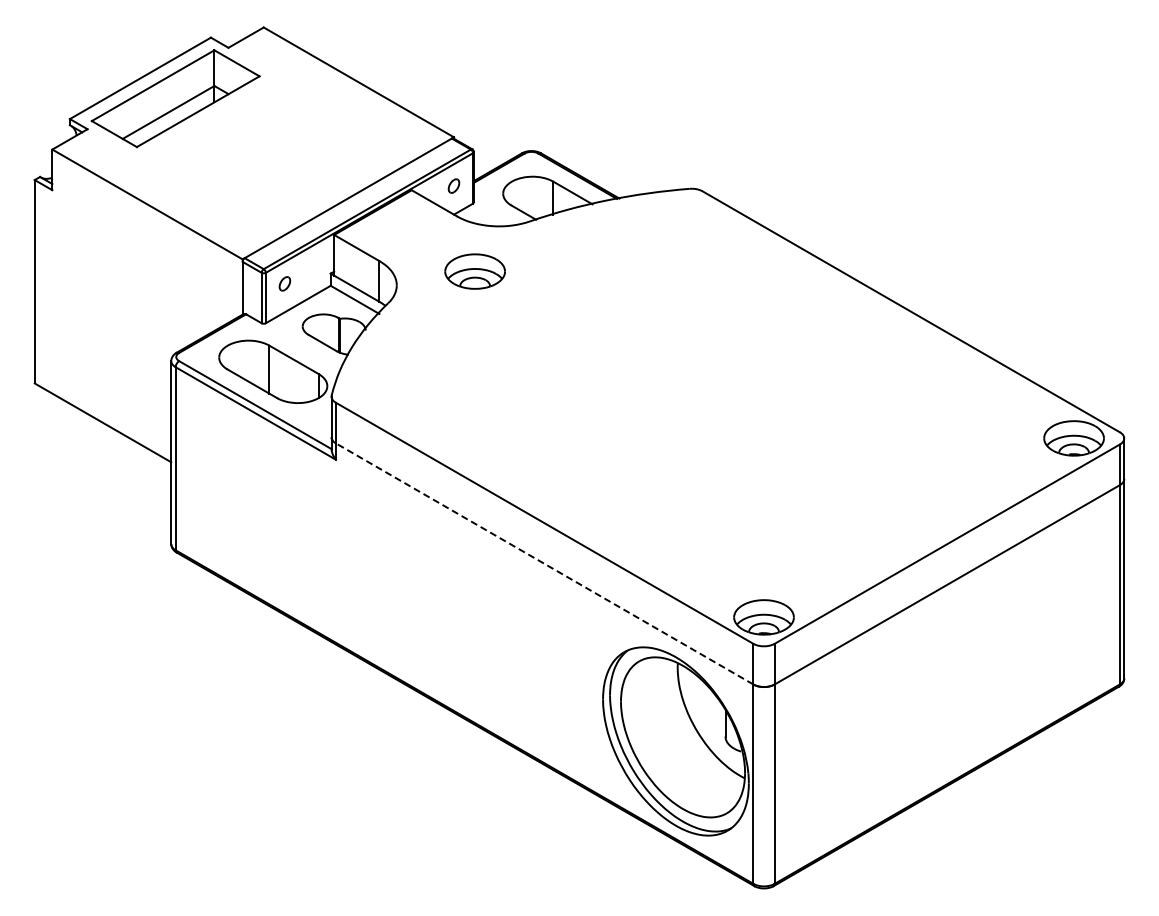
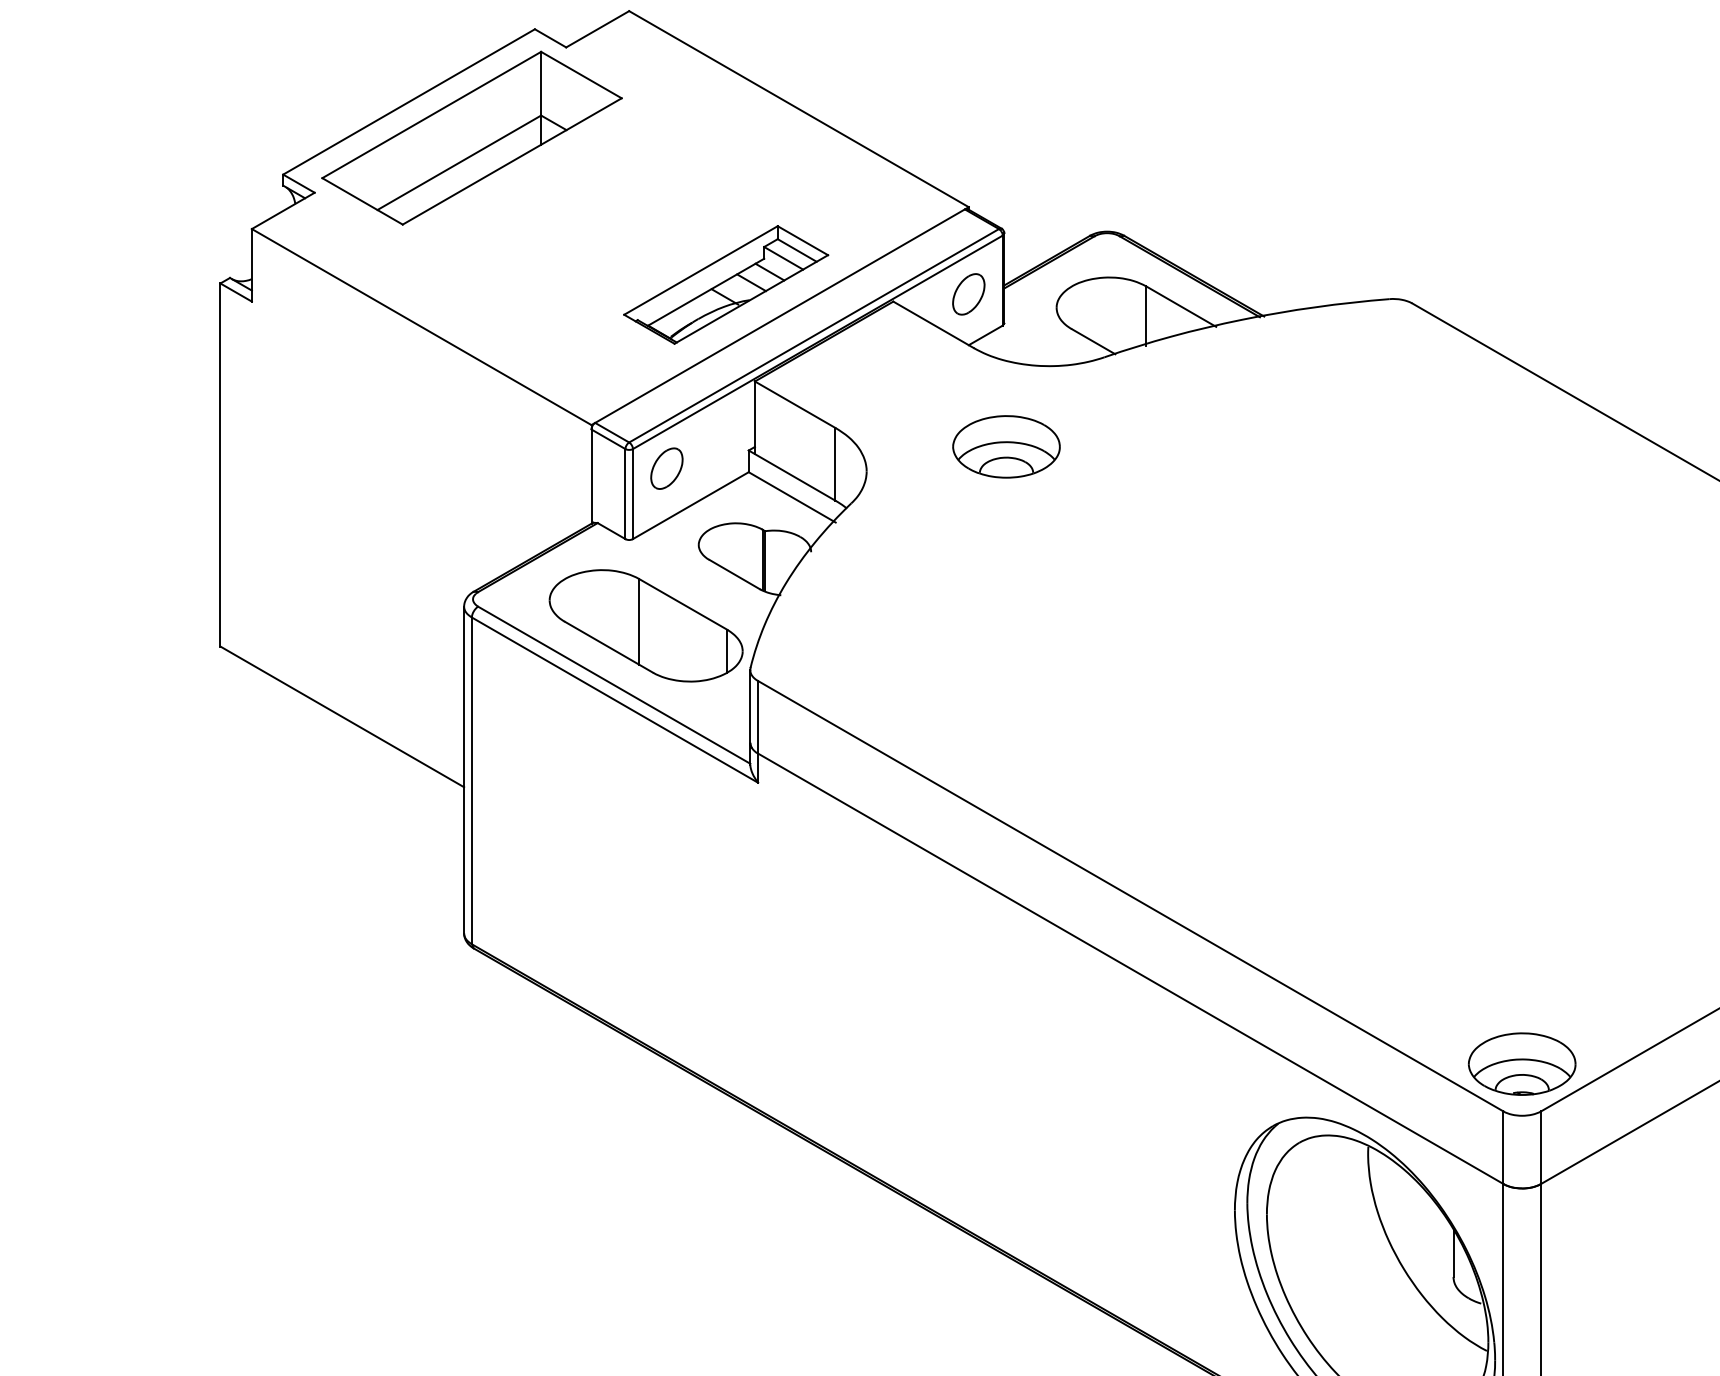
part: (317, 180) -> (725, 284), added
part: (453, 185) -> (967, 293), size x1.67
part: (284, 283) -> (666, 468), size x1.67
line: (544, 563) -> (1130, 967), dashed -> solid

